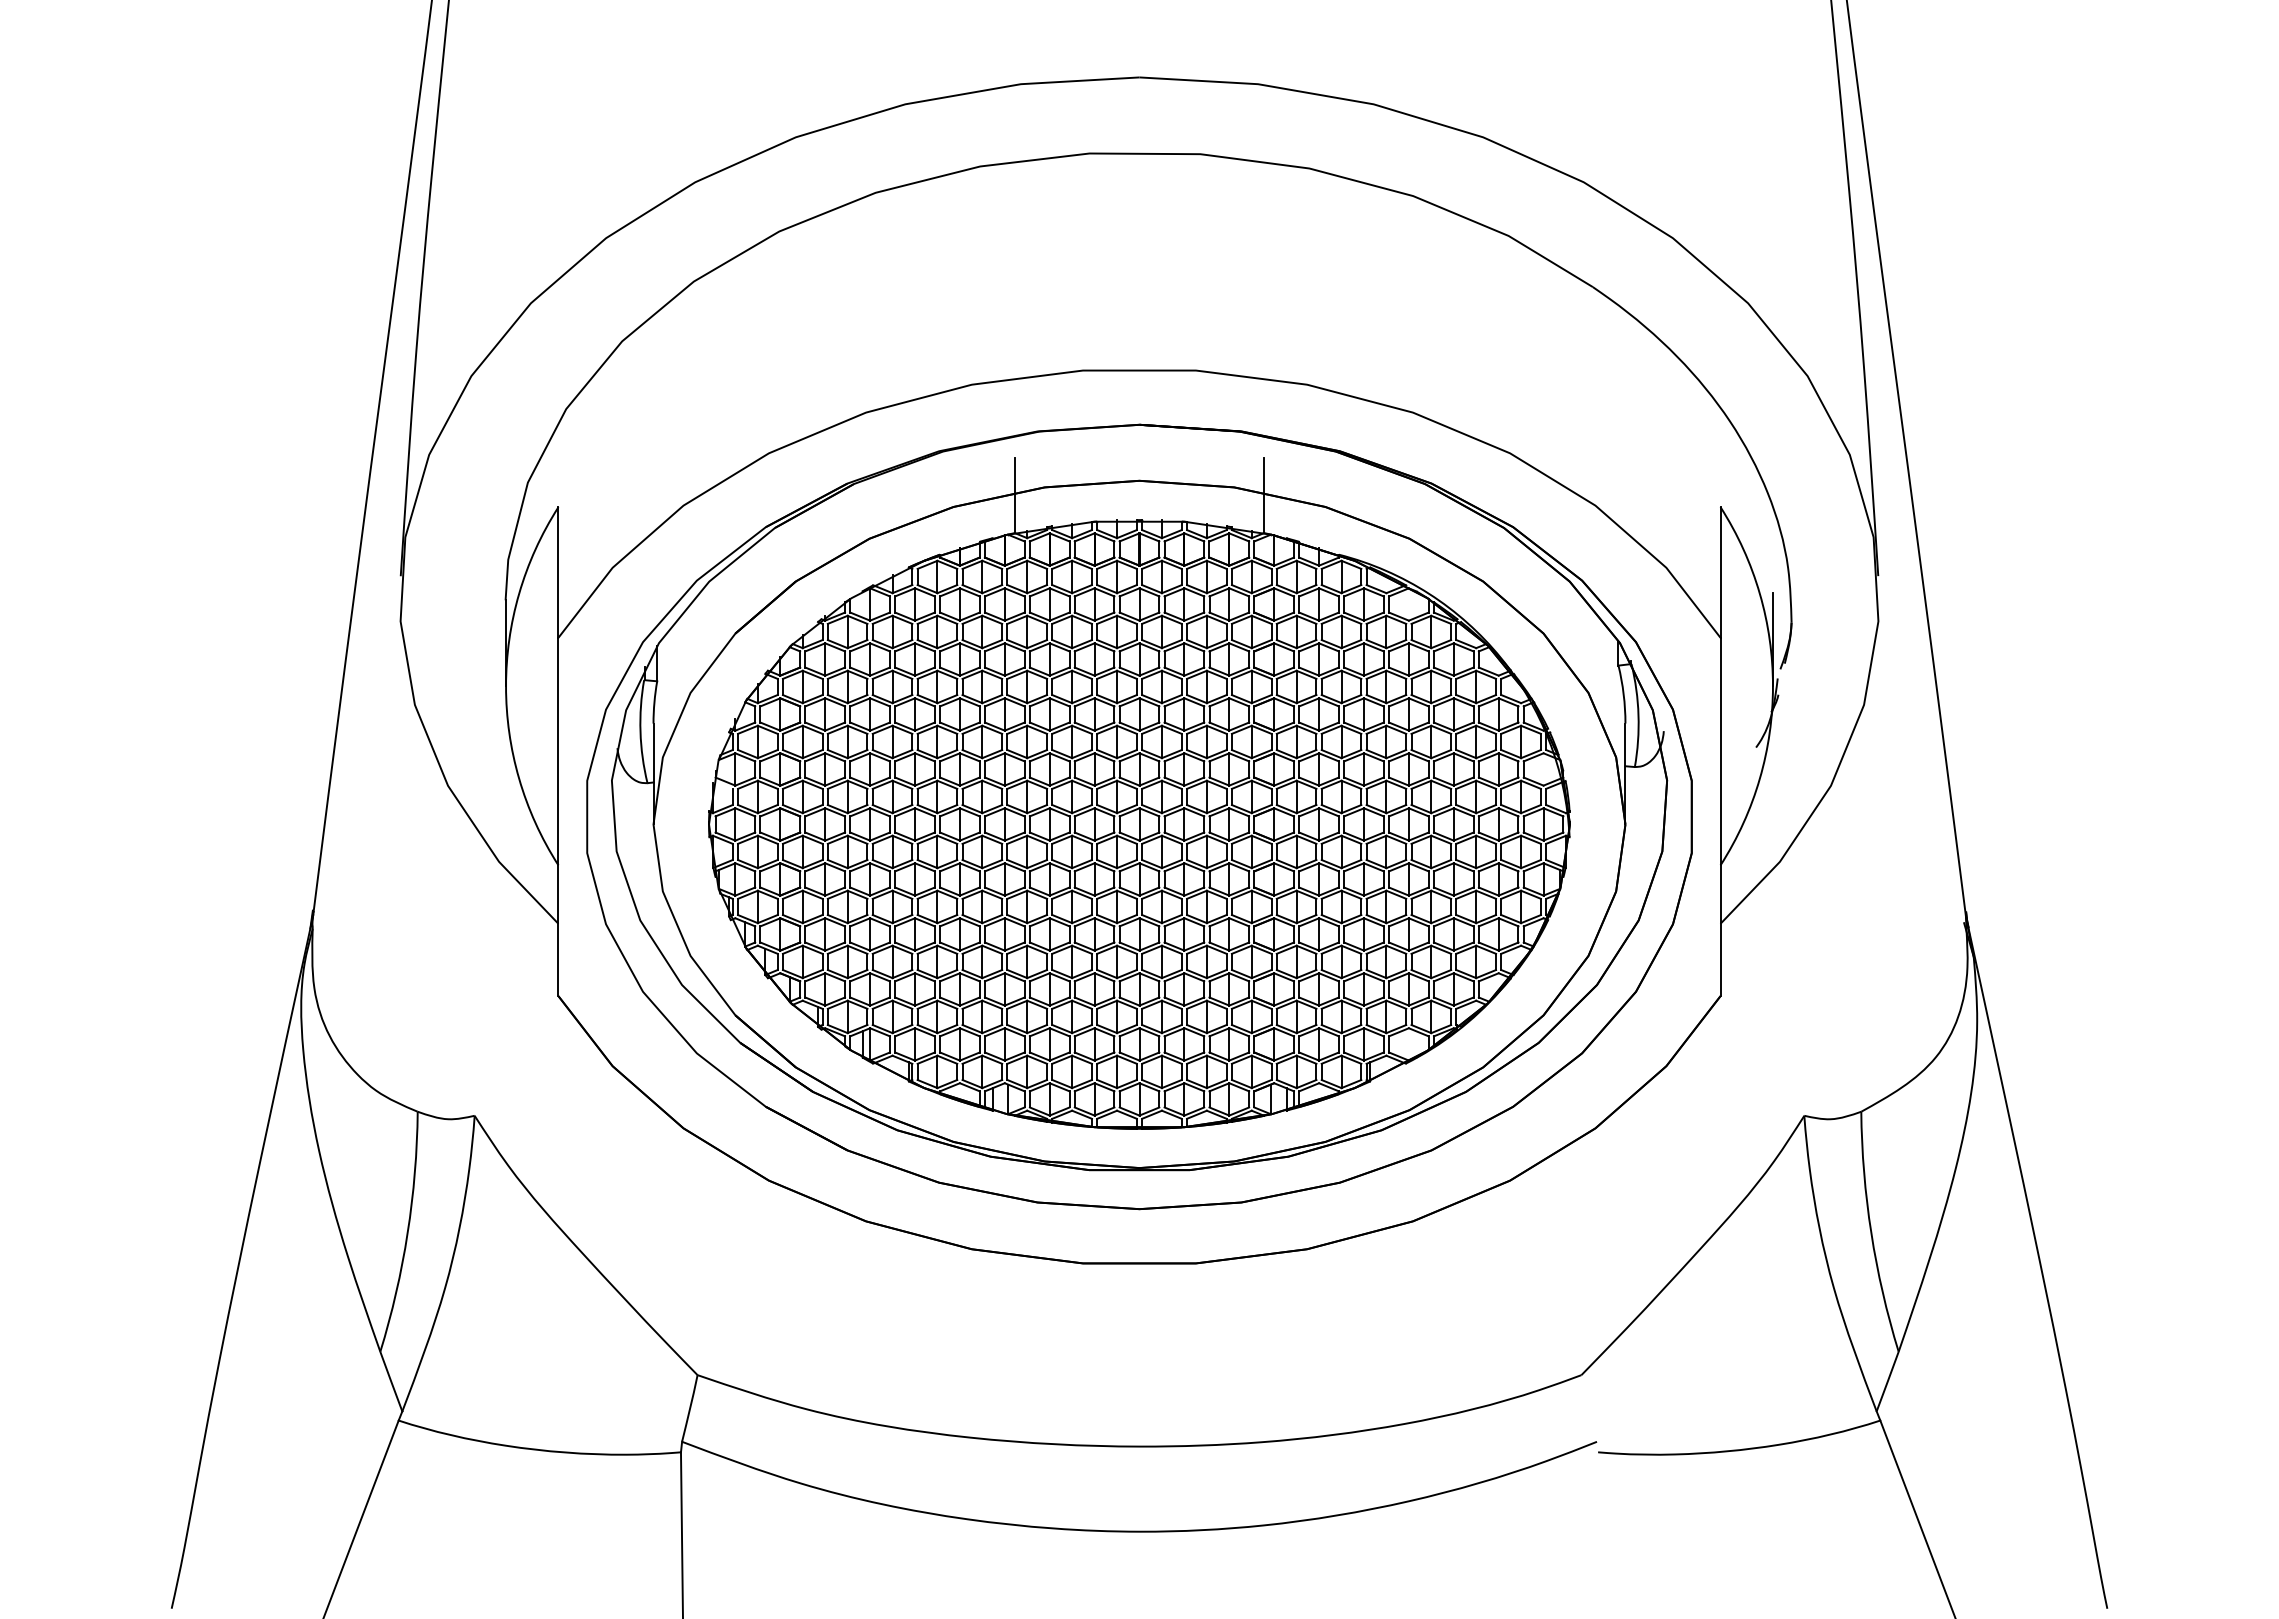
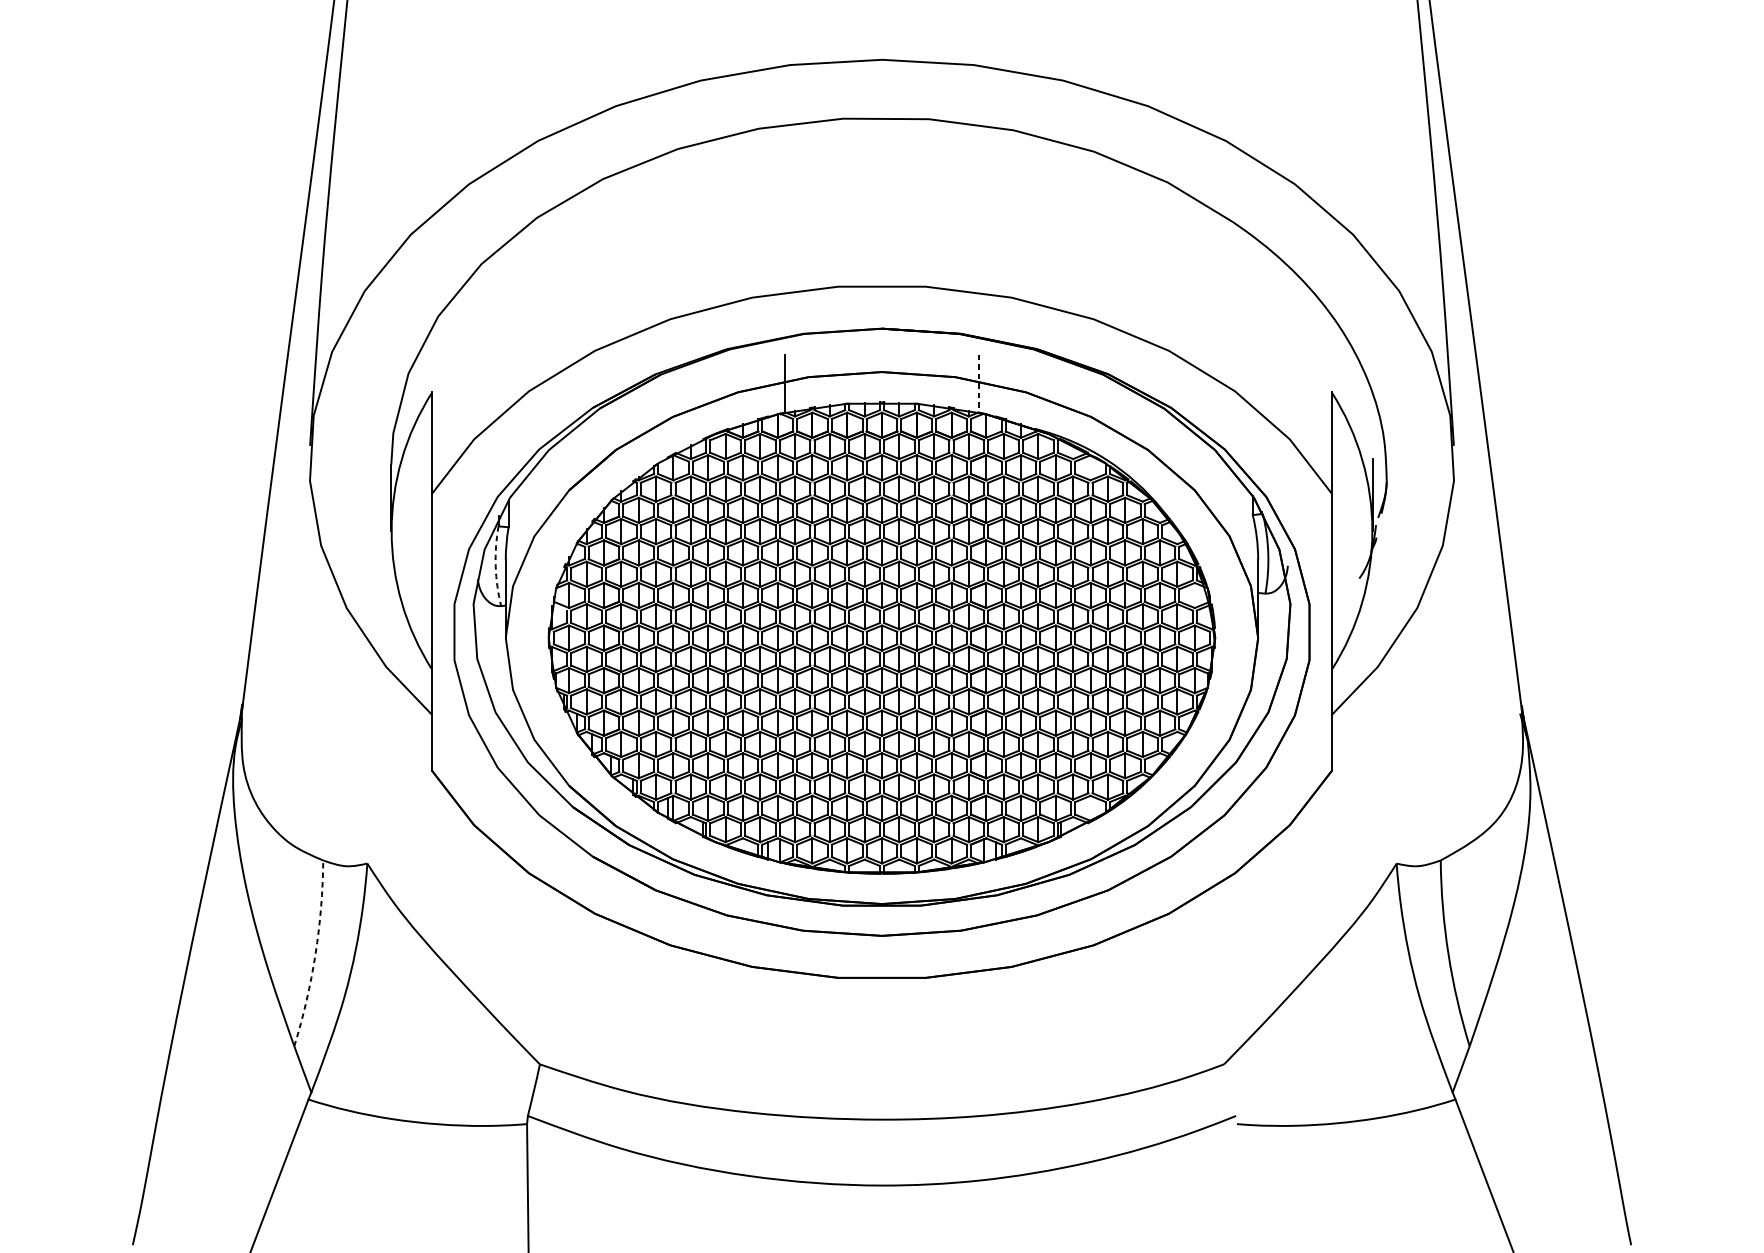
line: (1264, 496) -> (978, 384), solid -> dashed
arc: (640, 731) -> (495, 566), solid -> dashed
arc: (407, 1233) -> (315, 954), solid -> dashed

